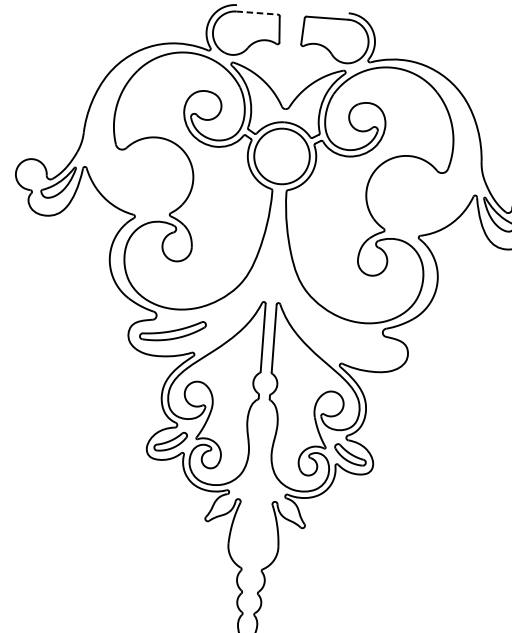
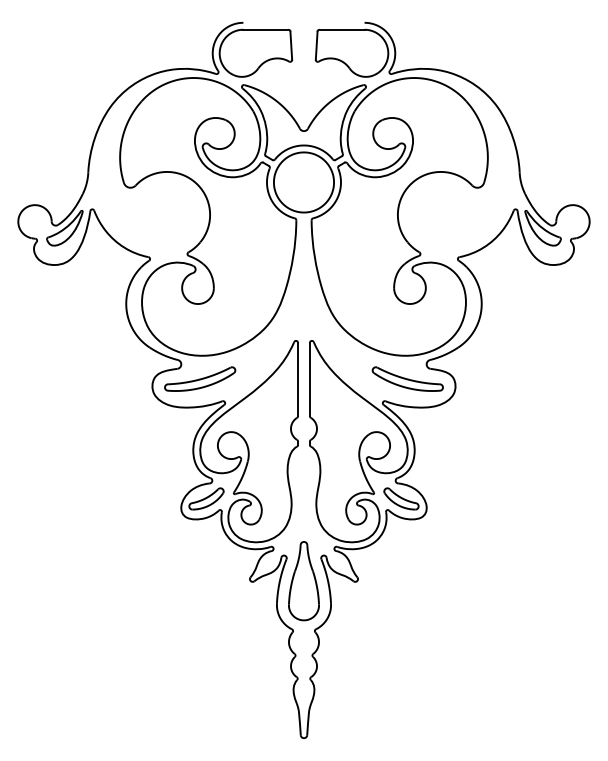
line: (256, 12) -> (265, 29), dashed -> solid
part: (364, 344) -> (407, 378), added
part: (254, 524) -> (303, 581), added

